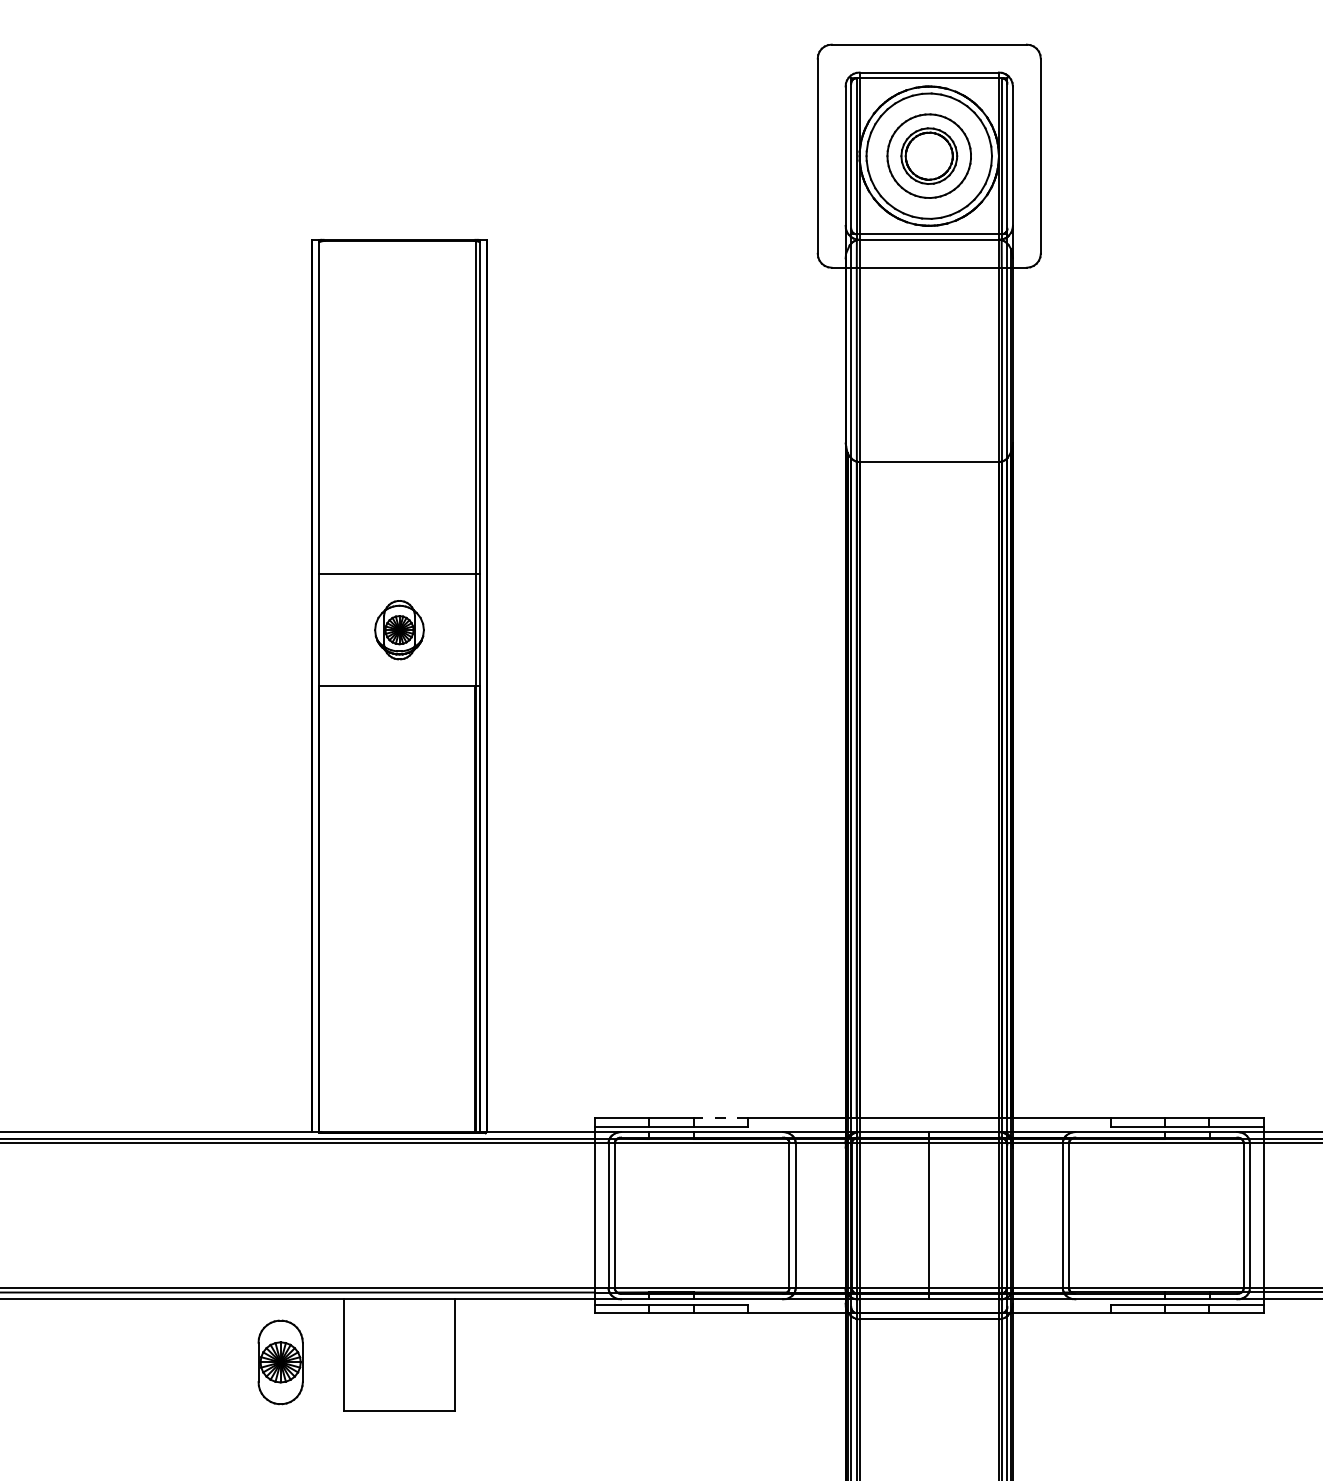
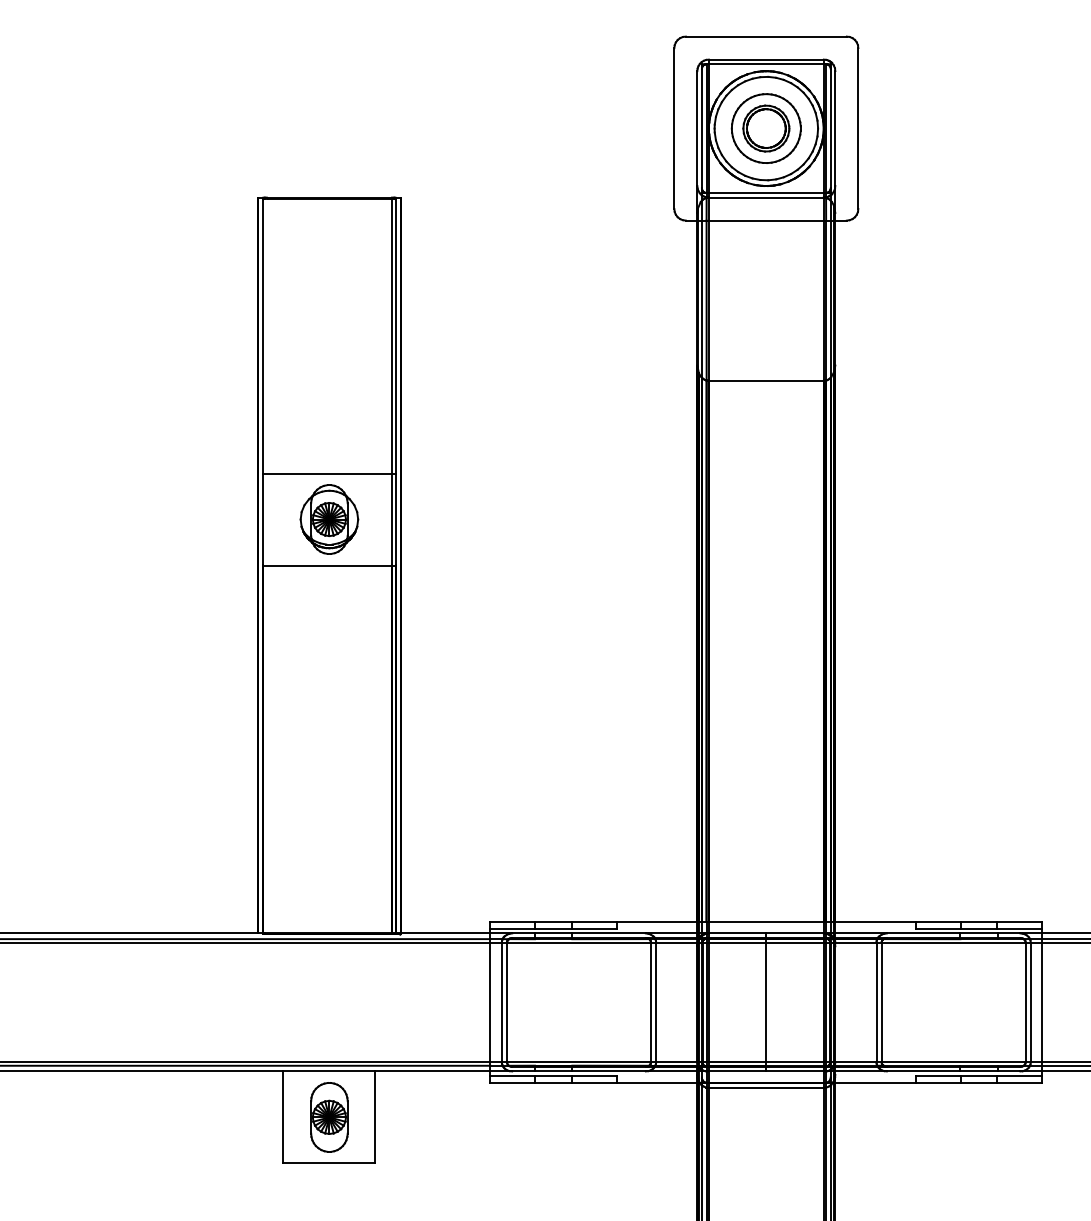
part: (399, 630) -> (329, 519), size x1.43
line: (719, 1117) -> (593, 921), dashed -> solid
part: (280, 1362) -> (329, 1117), moved

